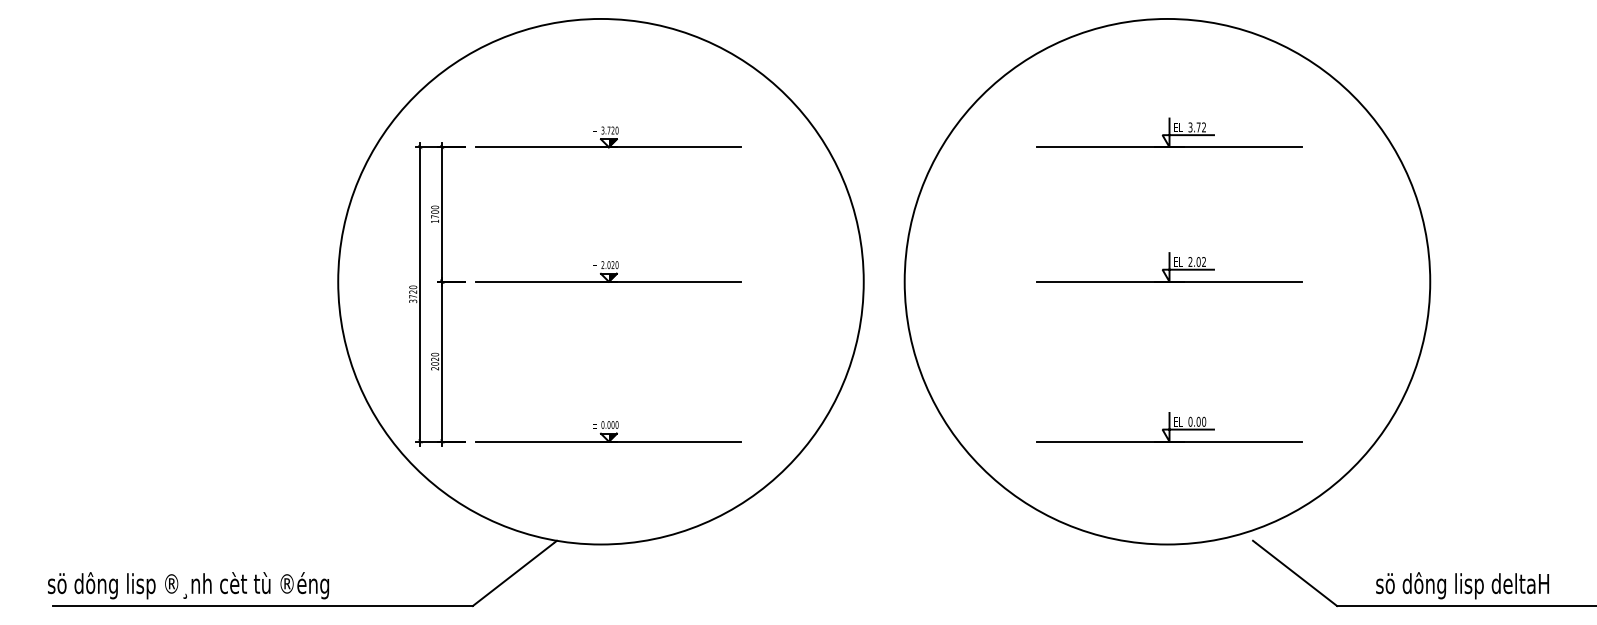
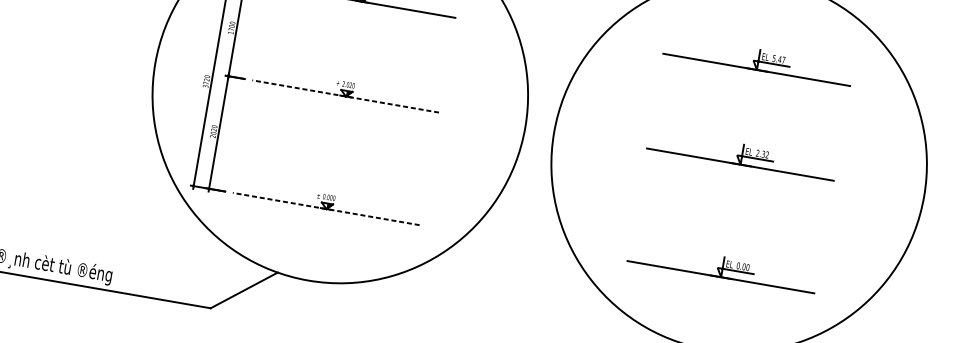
text: (1196, 127) -> (778, 59), 3.72 -> 5.47
text: (1198, 261) -> (763, 153), 2.02 -> 2.32
line: (608, 281) -> (345, 96), solid -> dashed
line: (608, 441) -> (326, 208), solid -> dashed

